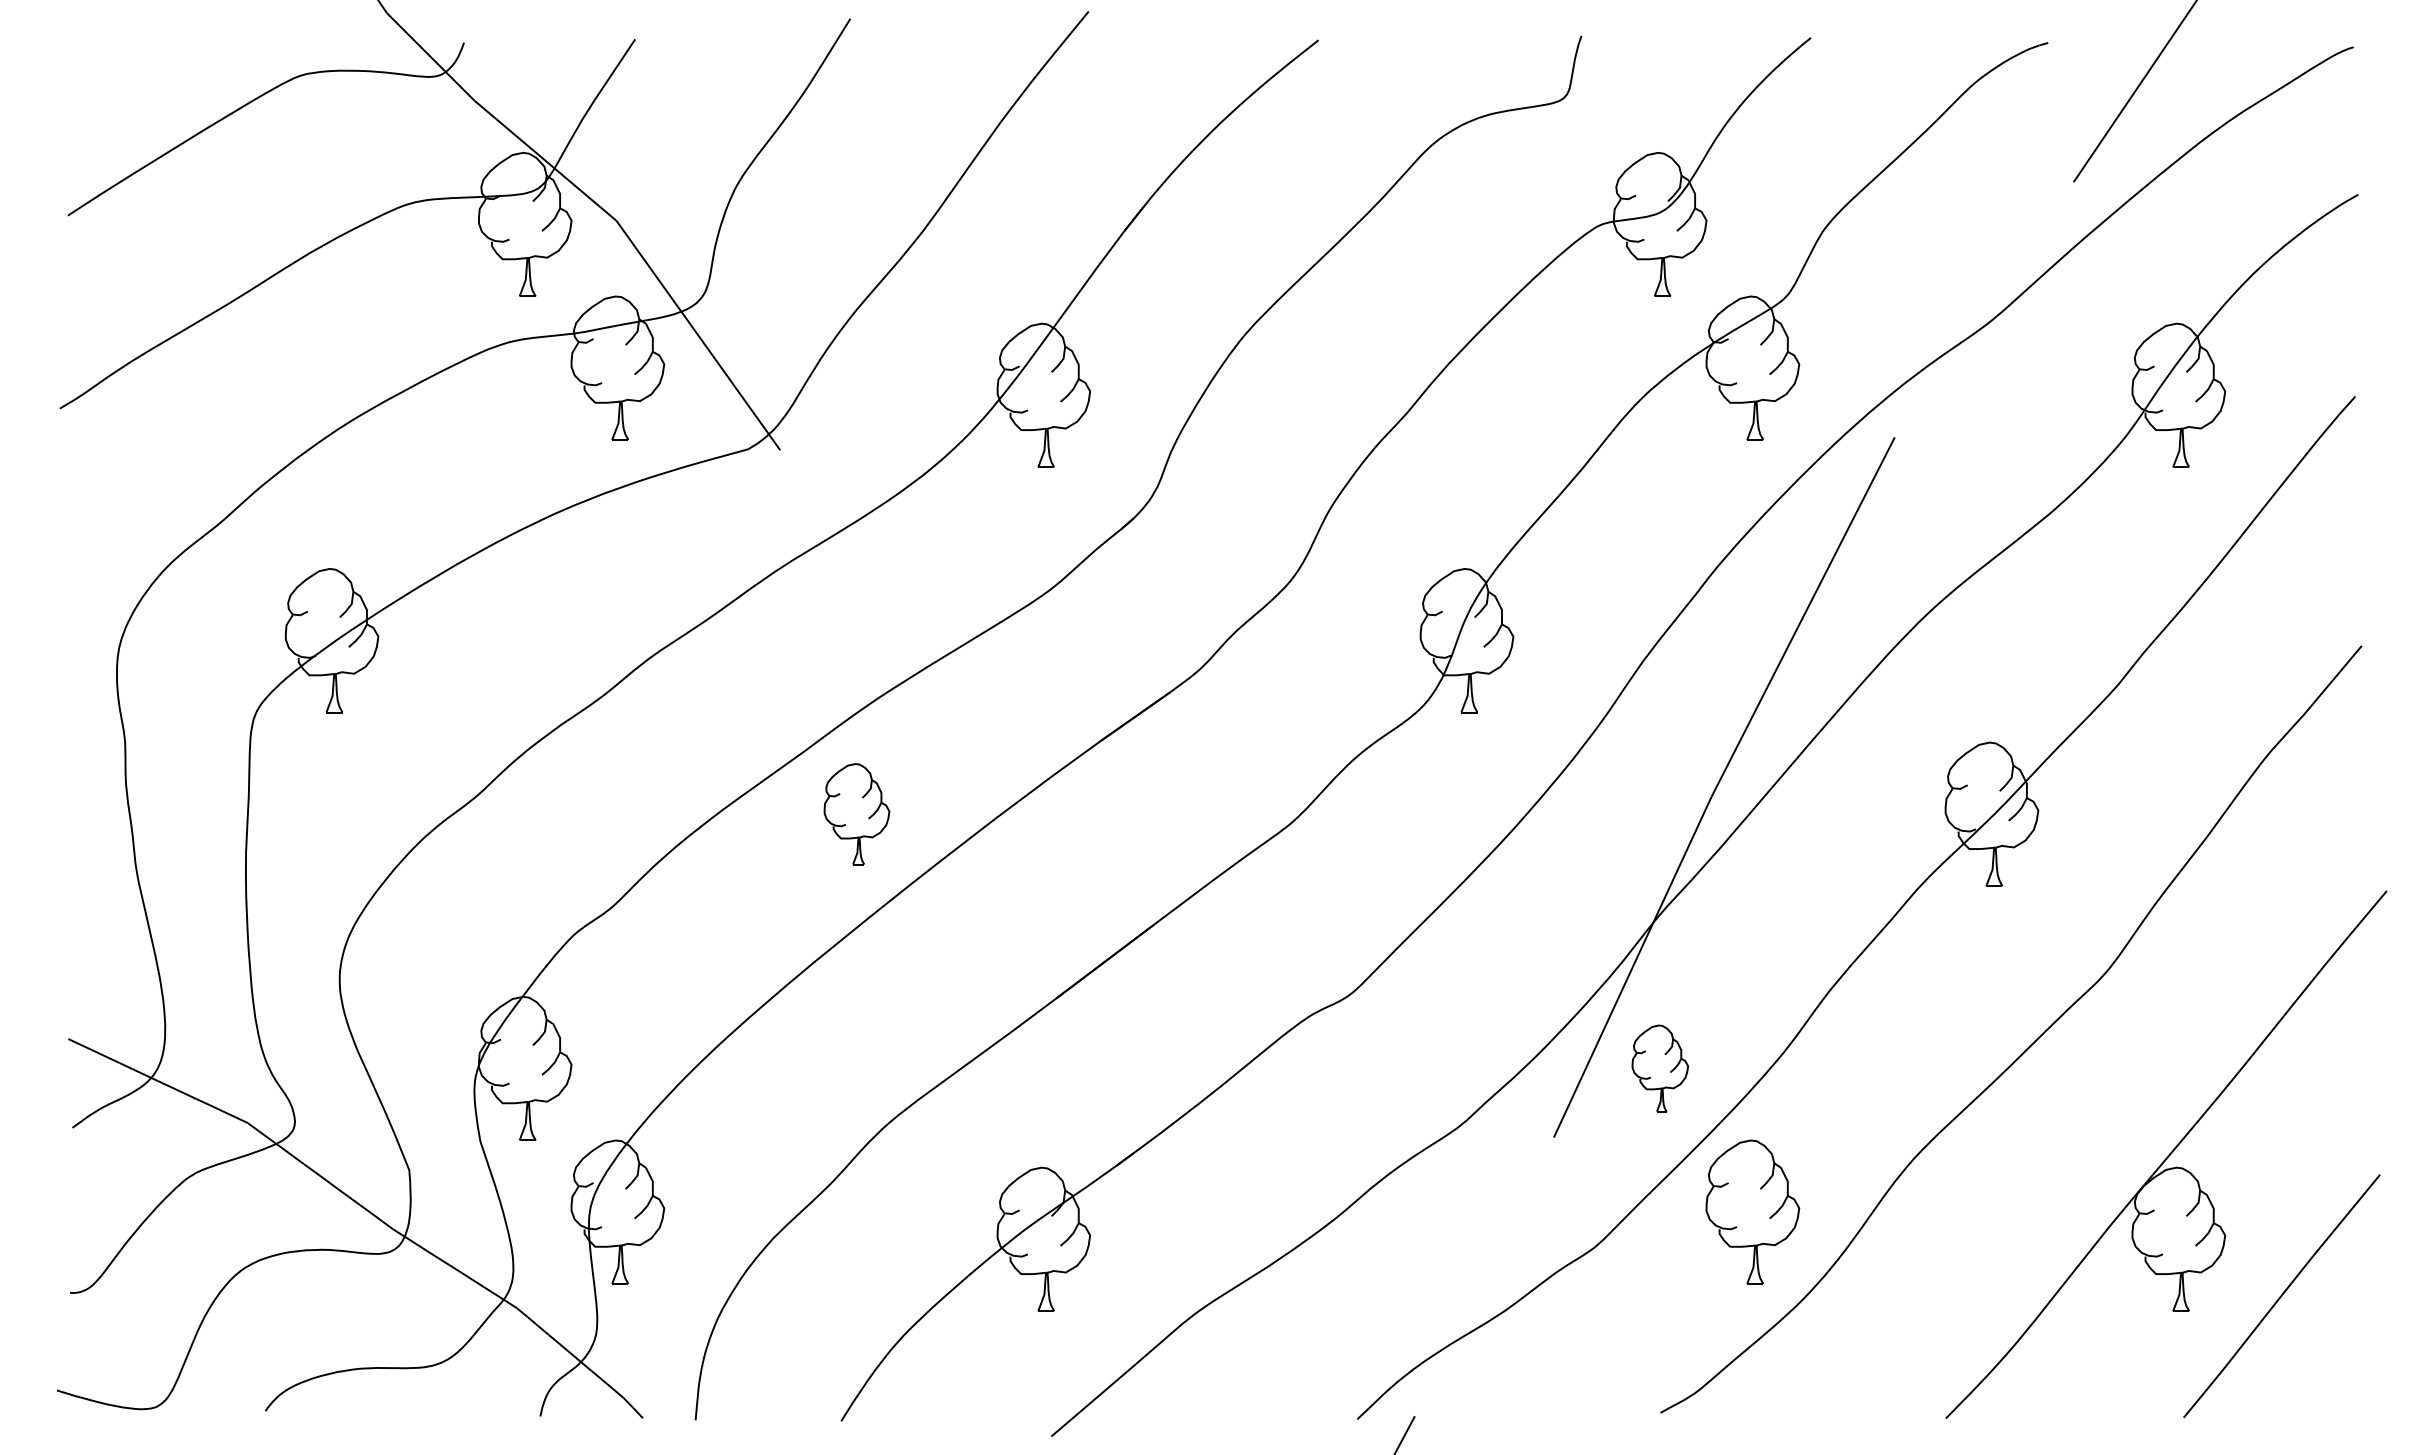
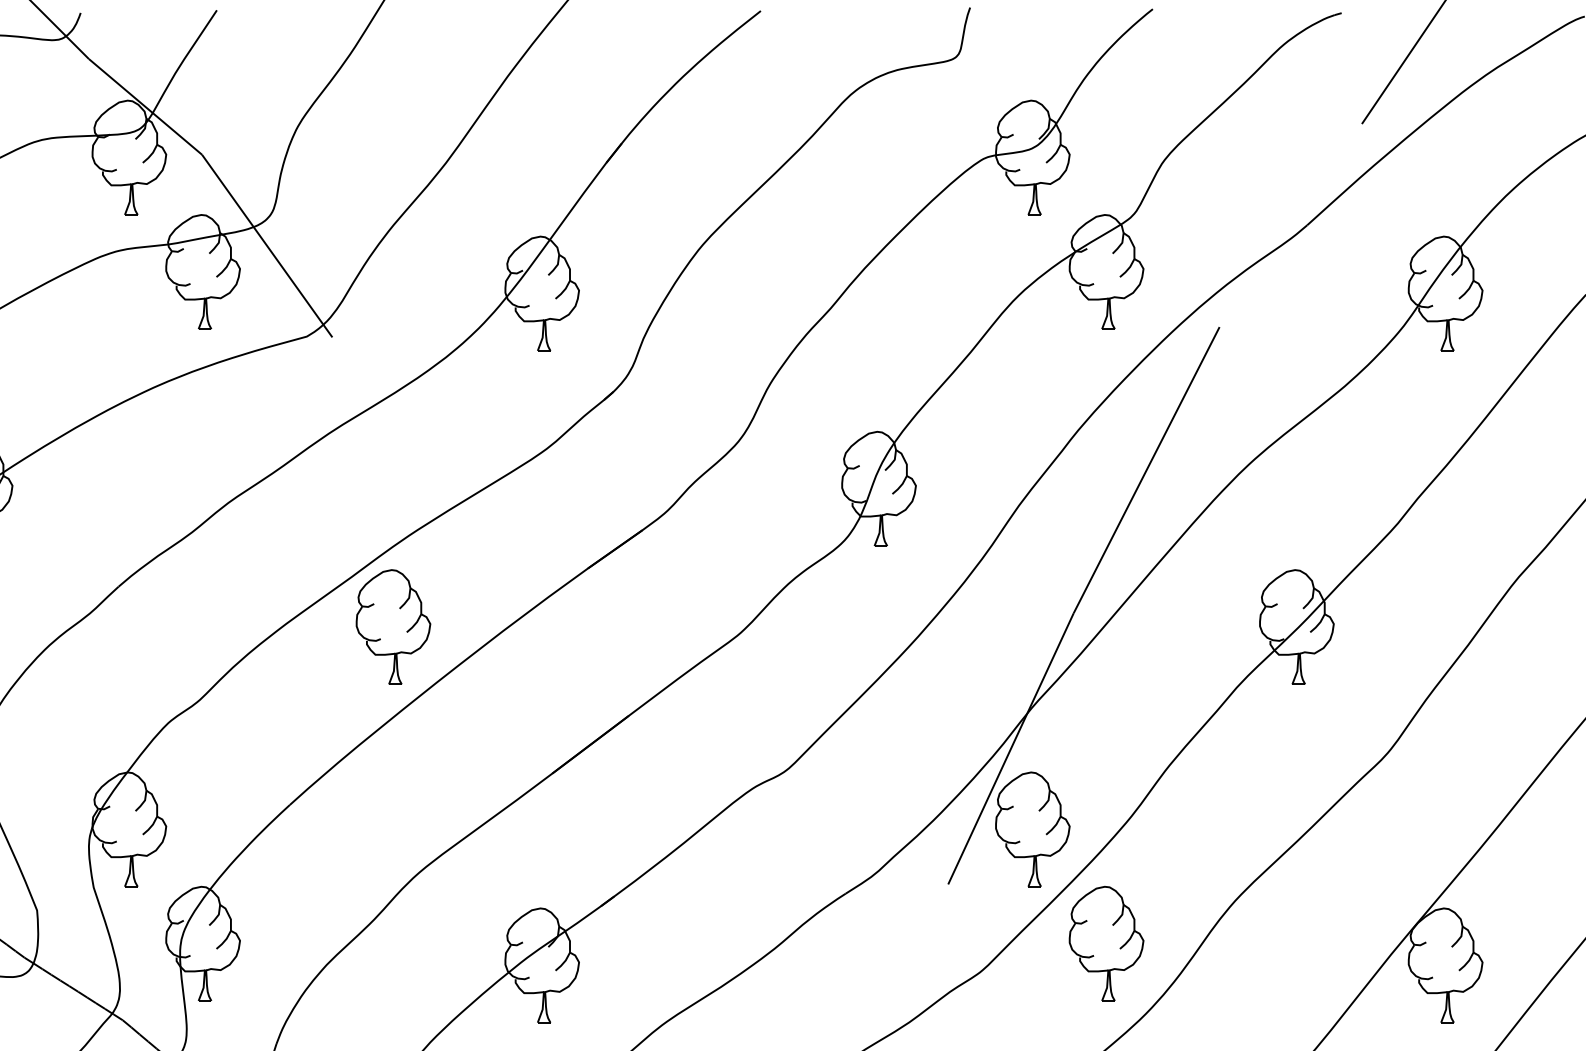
part: (856, 813) -> (393, 626), size x1.43
part: (1660, 1068) -> (1033, 829), size x1.67

